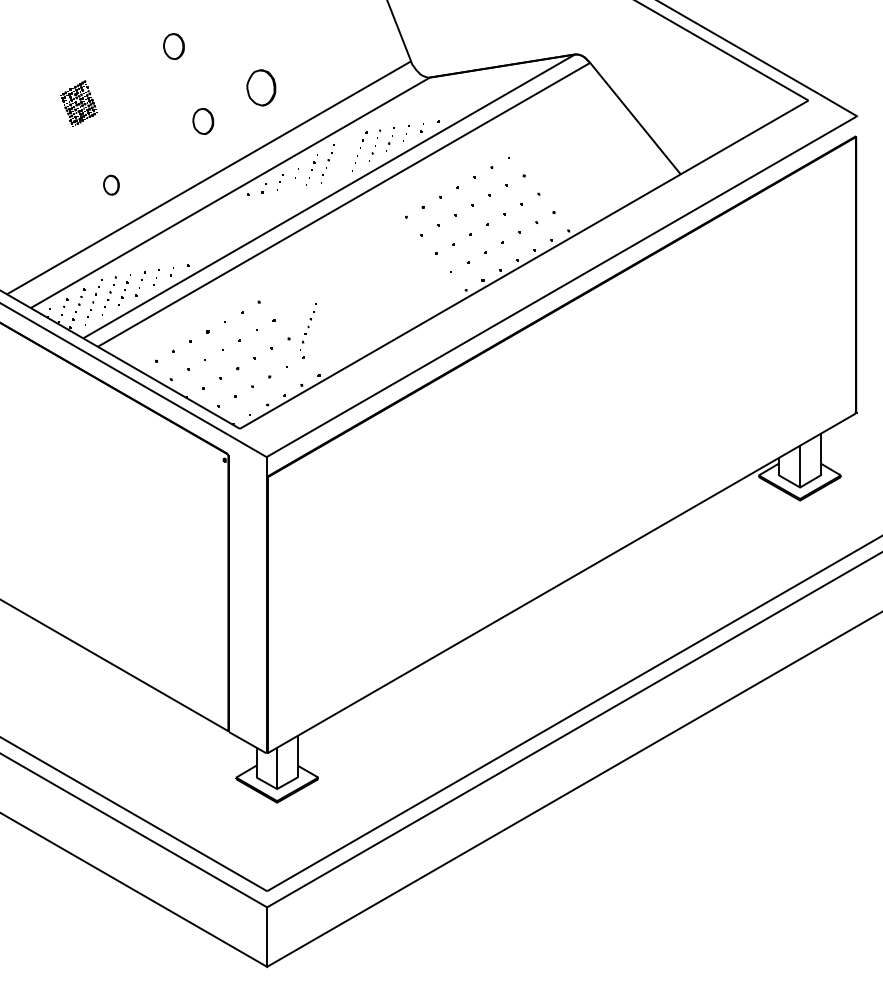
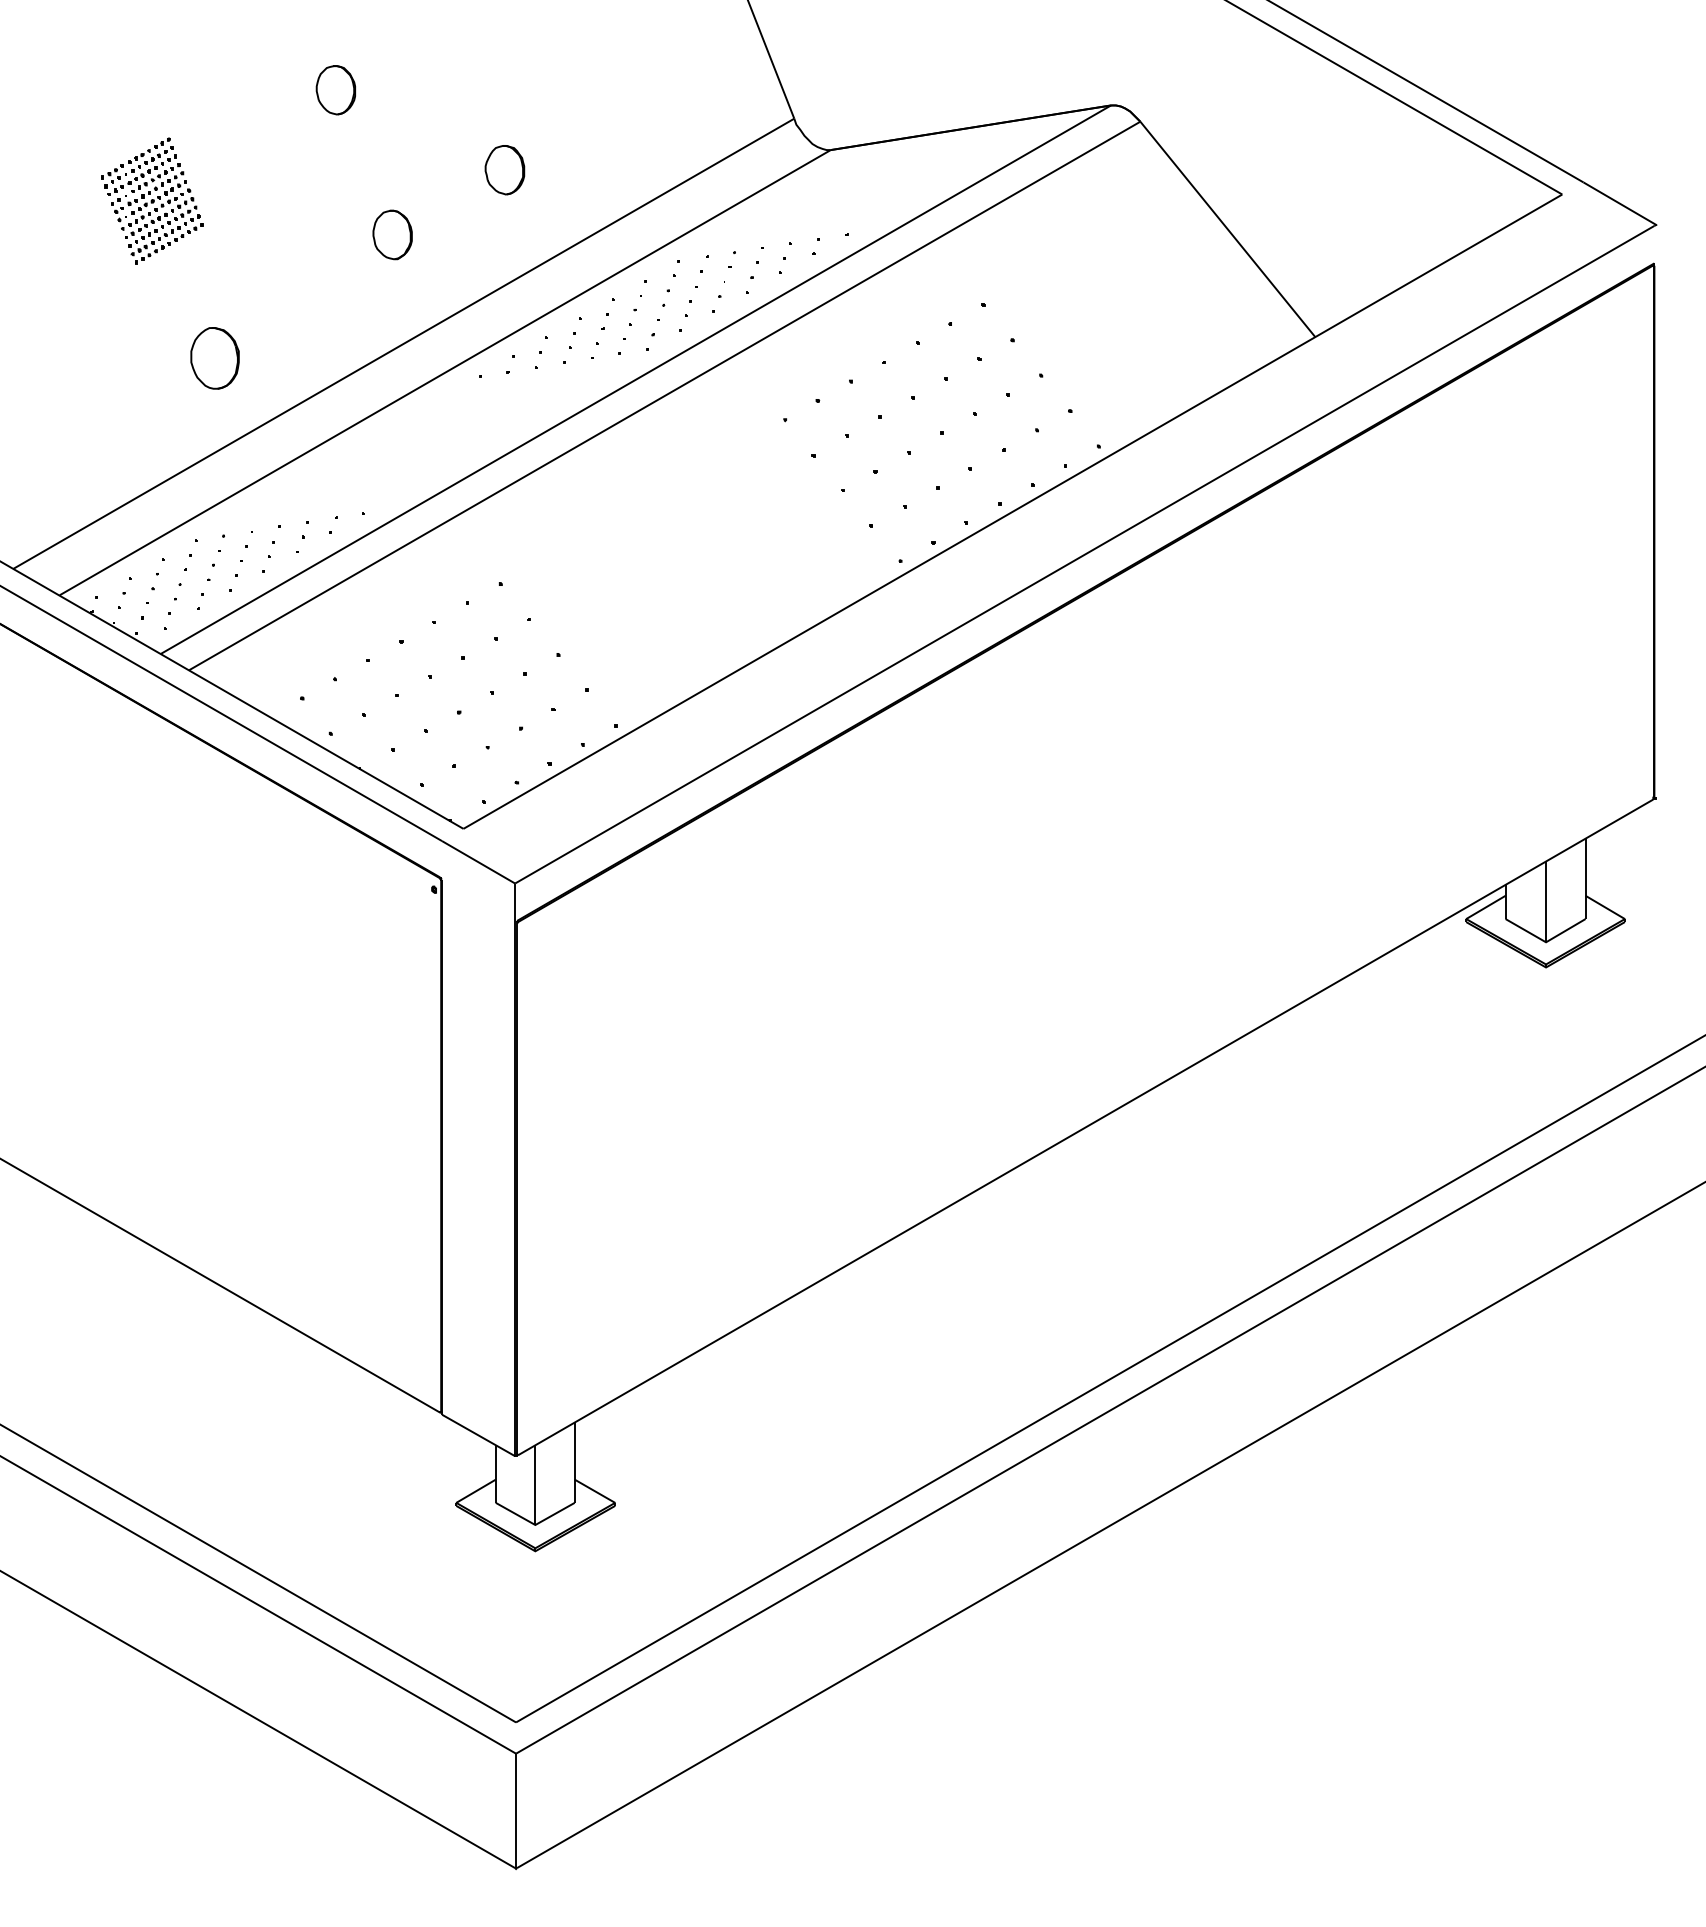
part: (261, 87) -> (505, 169), size x0.71
part: (78, 103) -> (151, 200), size x1.43
part: (296, 175) -> (572, 339), size x1.67
part: (111, 184) -> (215, 356), size x1.67
part: (308, 326) -> (663, 304), moved

